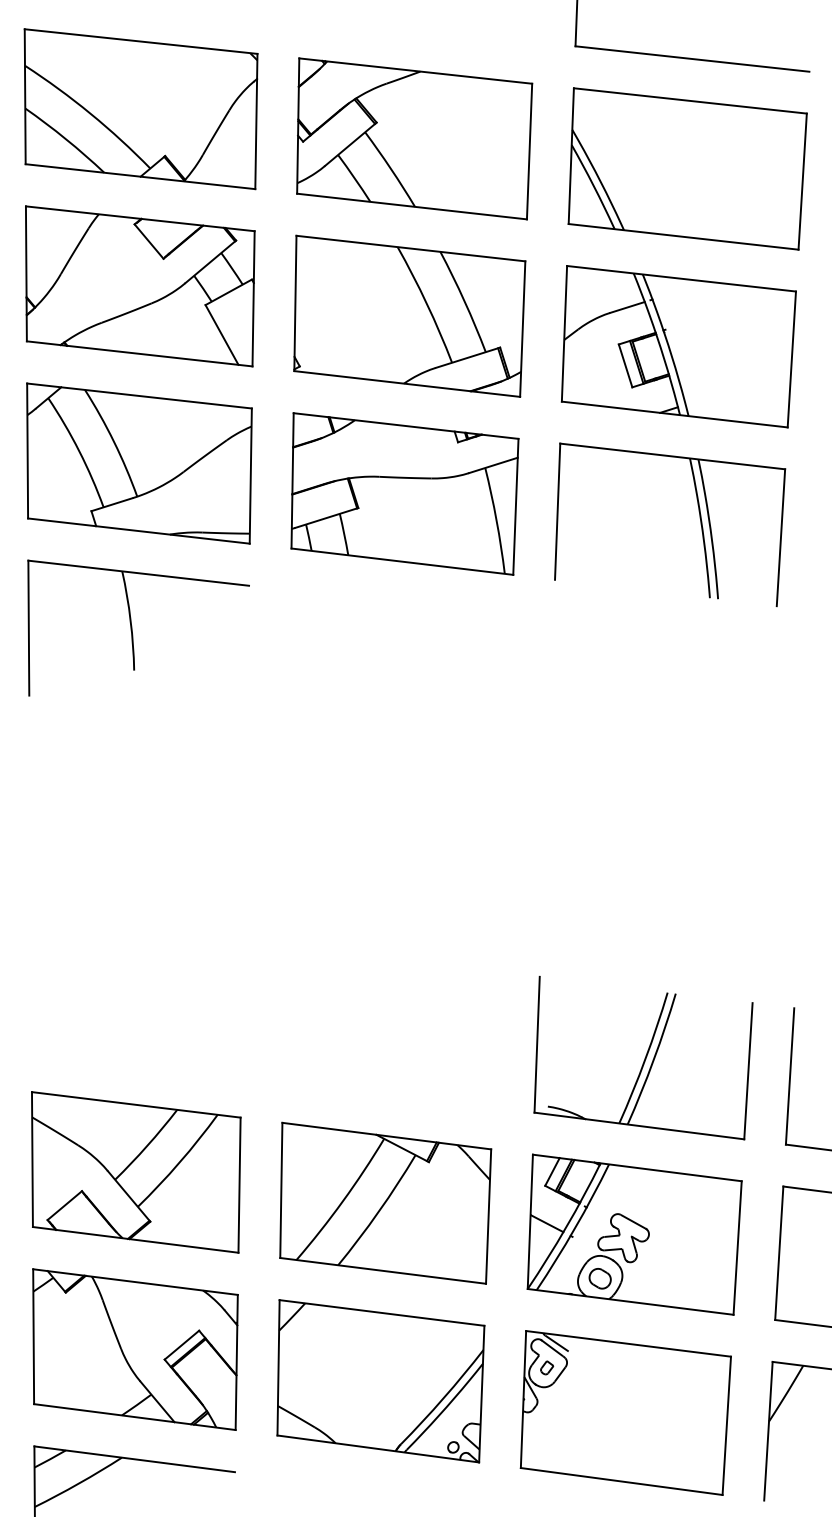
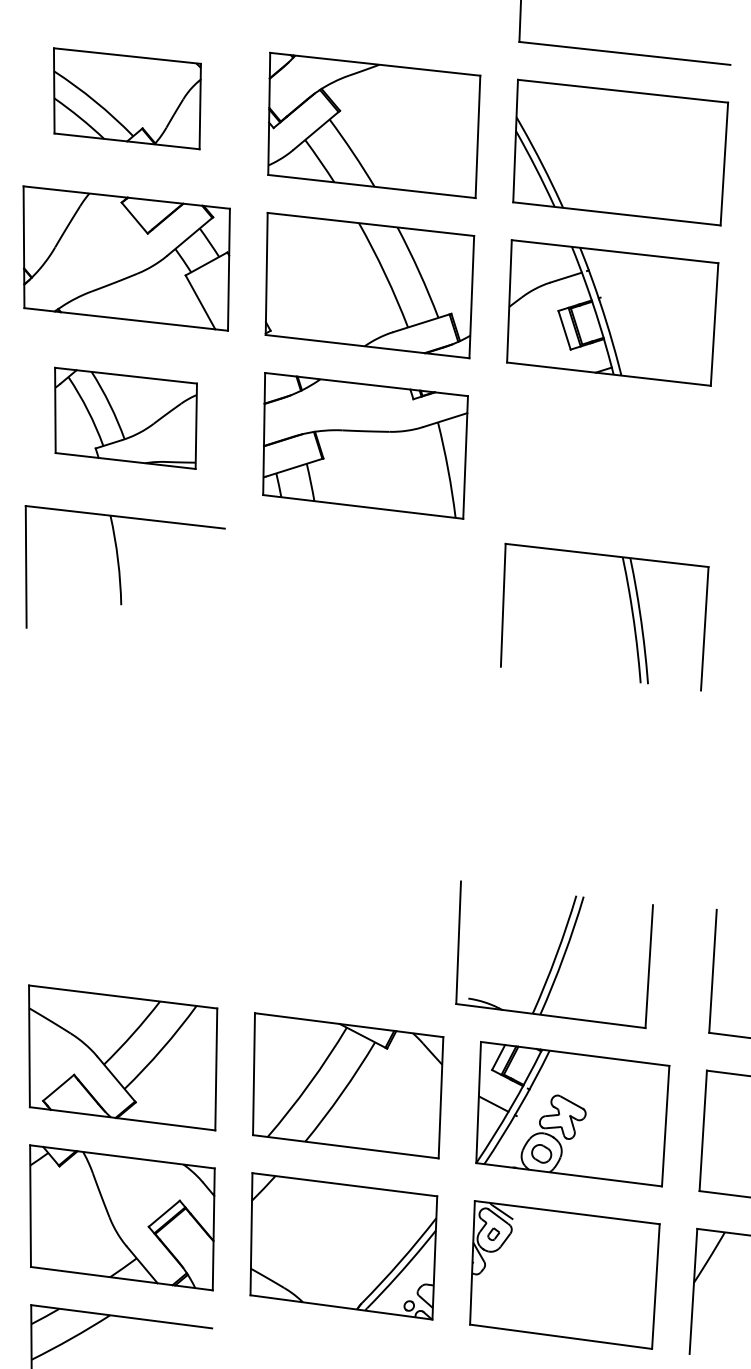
part: (140, 109) -> (126, 98), size x0.7
part: (139, 463) -> (126, 418), size x0.7
part: (699, 518) -> (631, 611), moved
part: (643, 1057) -> (554, 954), moved

